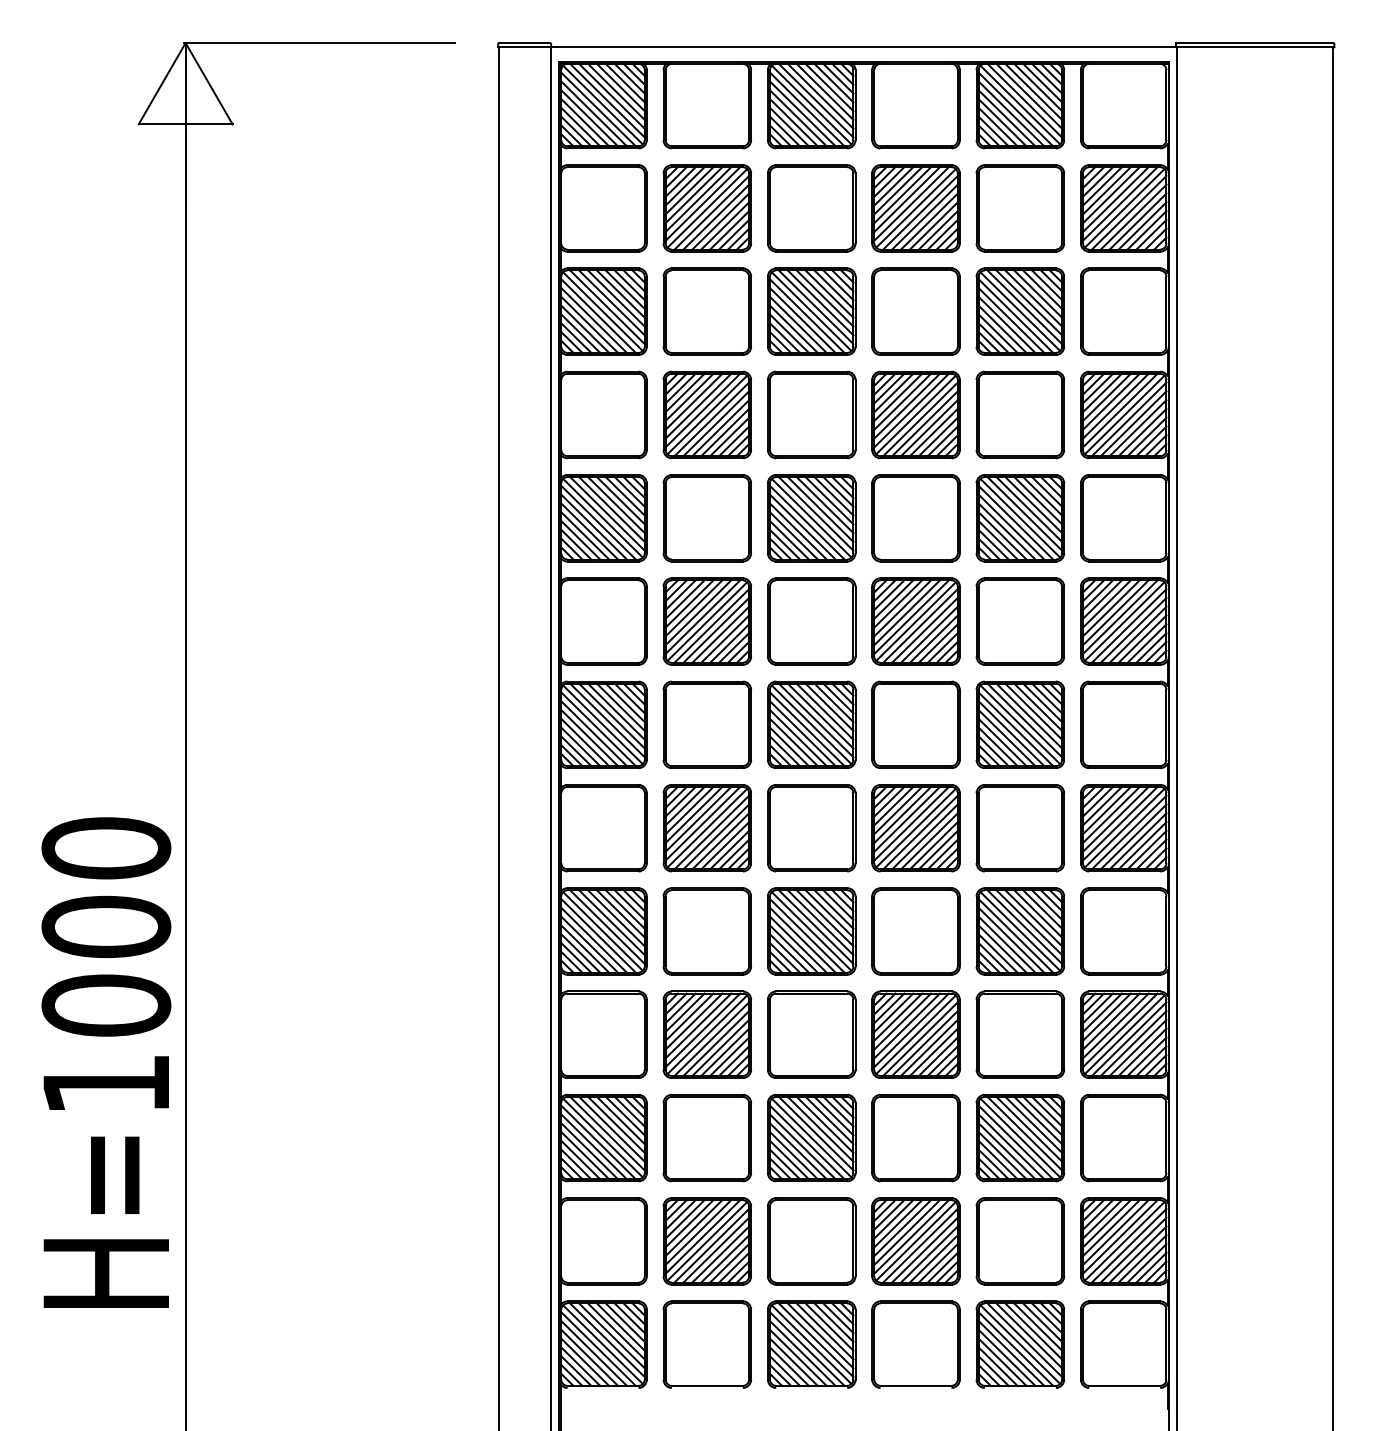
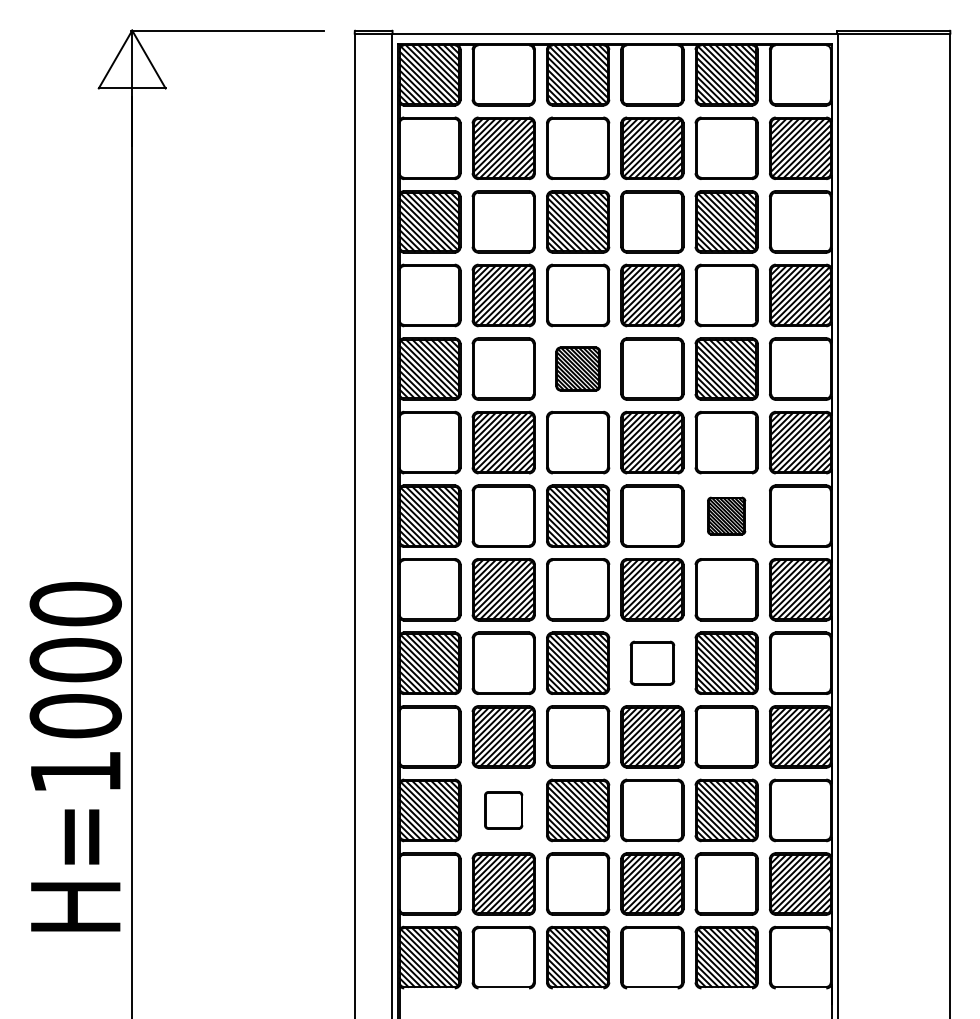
part: (812, 517) -> (578, 368), size x0.7
part: (1020, 723) -> (726, 515), size x0.6
part: (916, 930) -> (652, 662), size x0.7
part: (706, 1138) -> (503, 810), size x0.6

